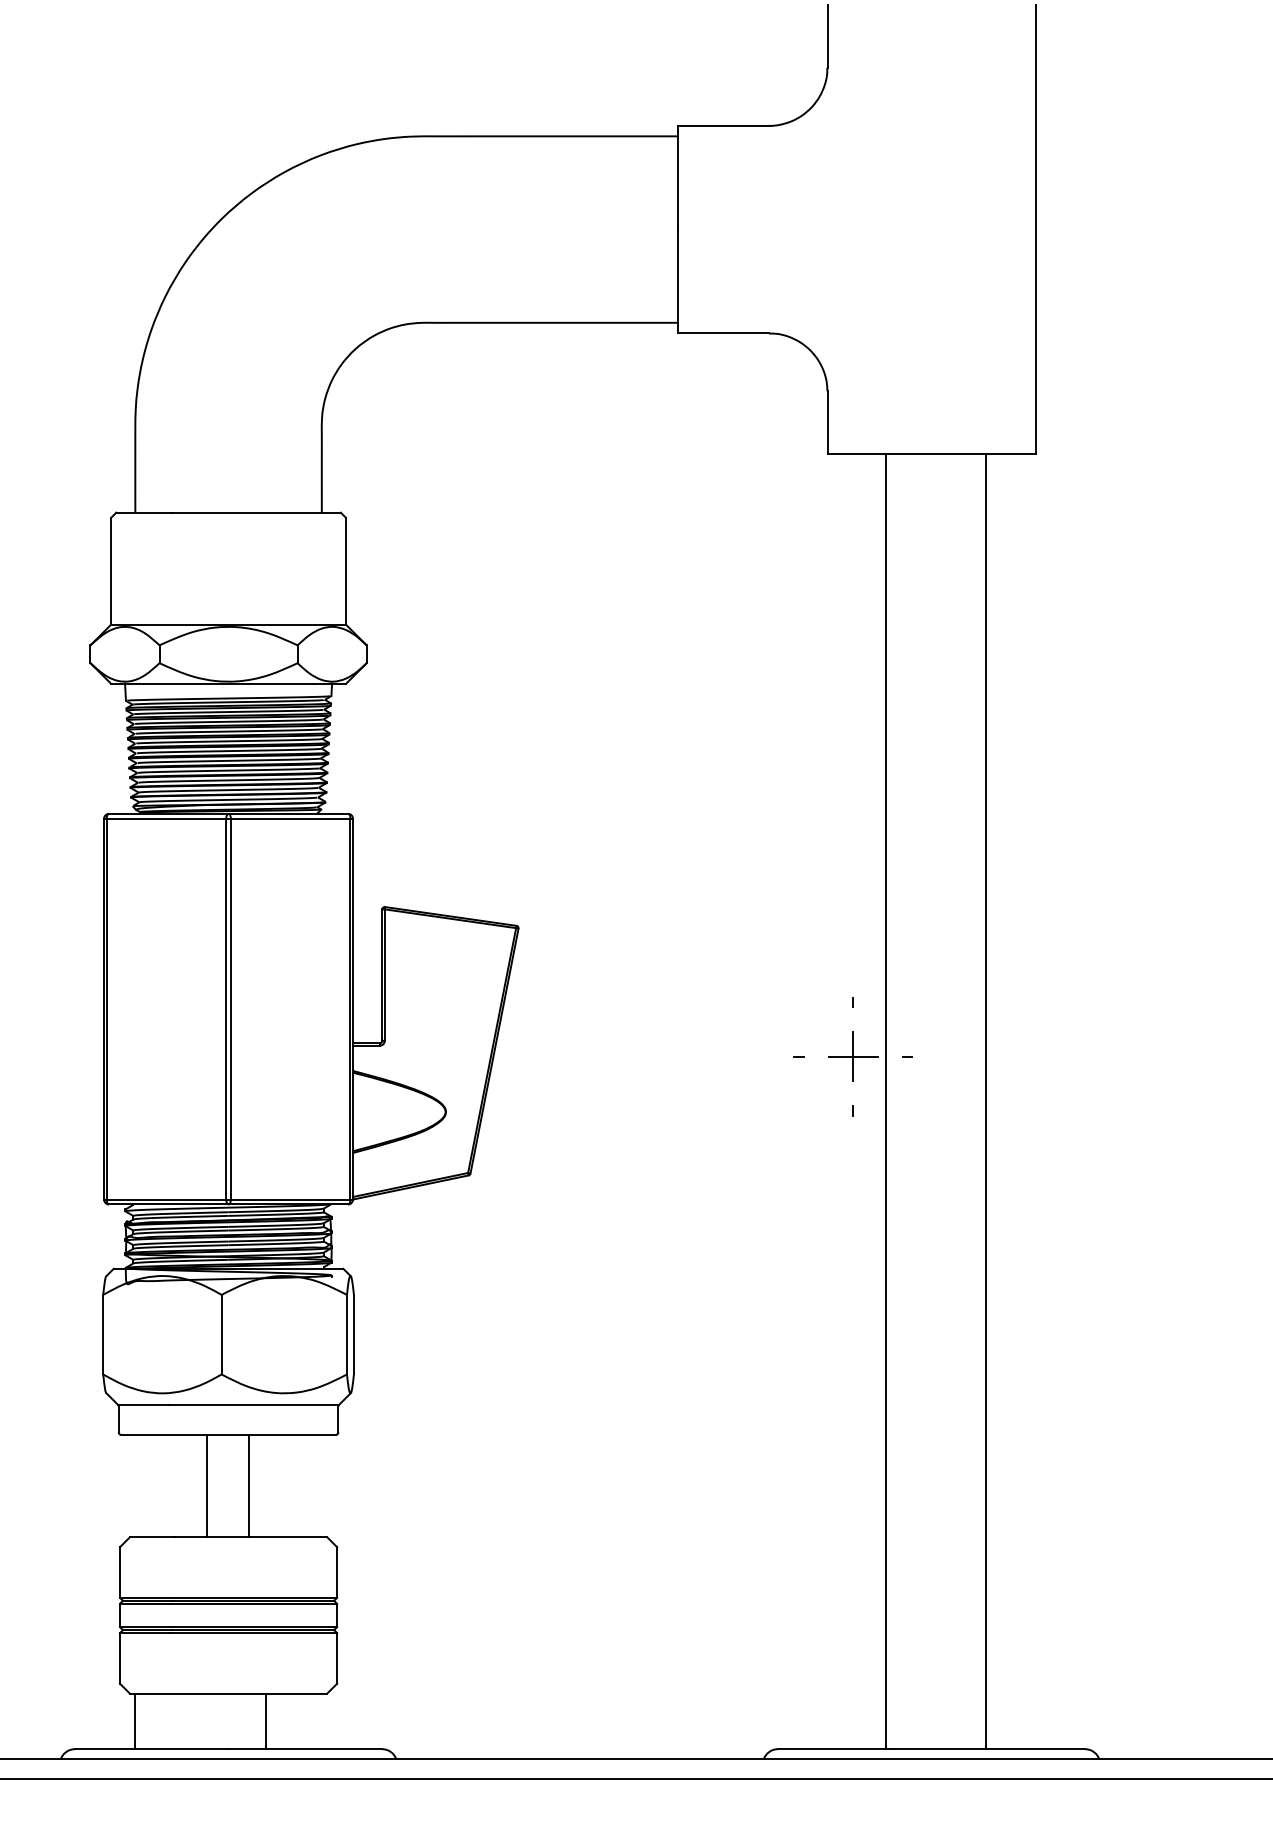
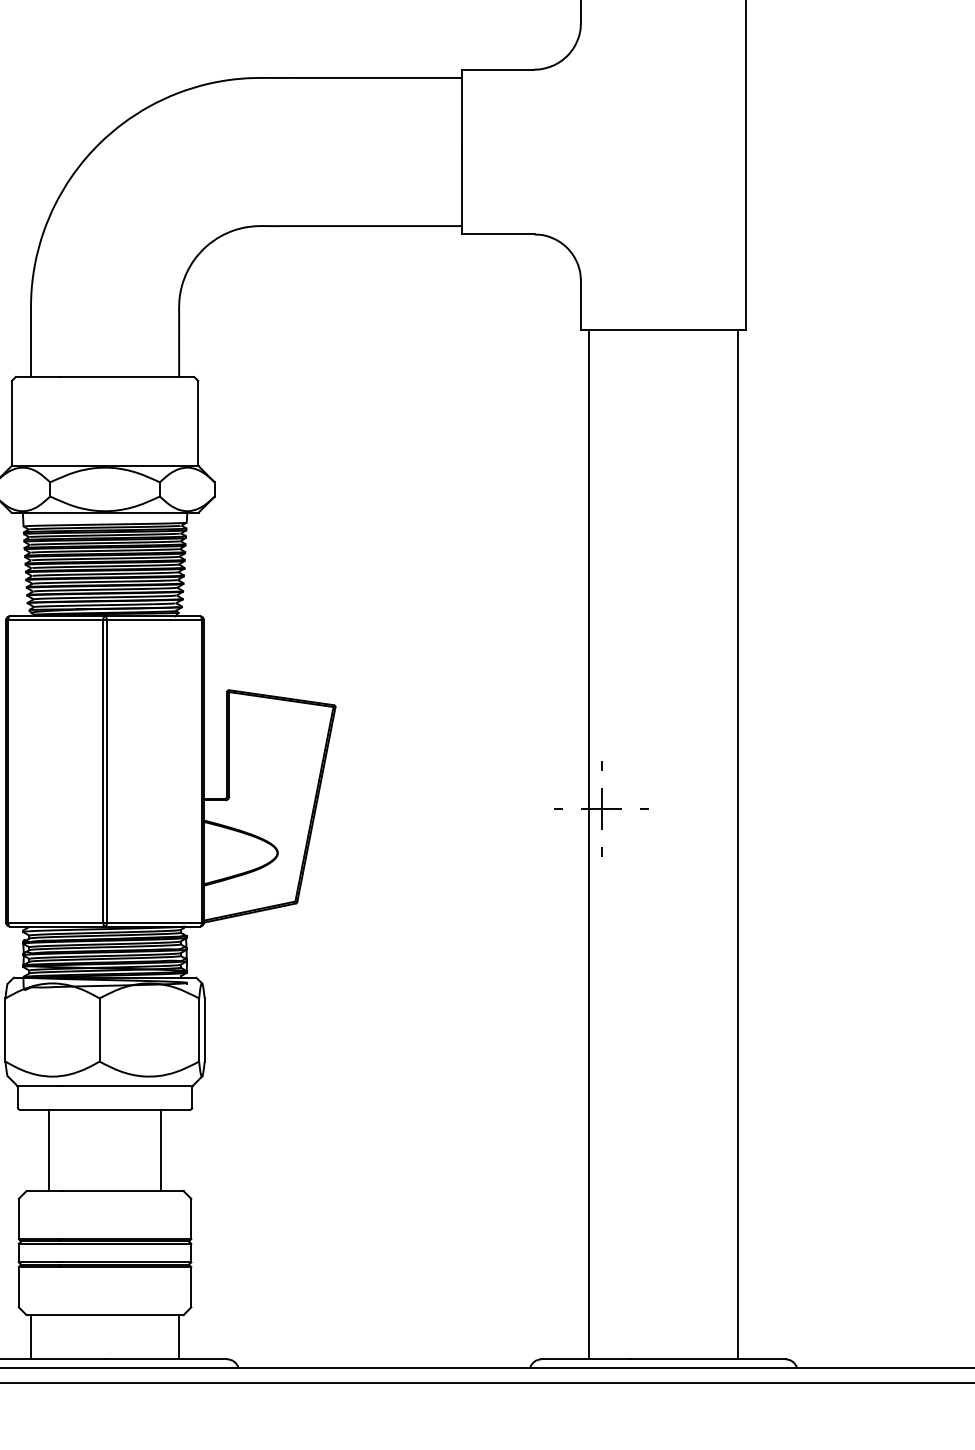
line: (886, 1101) -> (589, 844), moved
line: (985, 1101) -> (737, 844), moved
line: (206, 1485) -> (48, 1149), moved
line: (249, 1485) -> (161, 1149), moved
line: (265, 1721) -> (178, 1337), moved

